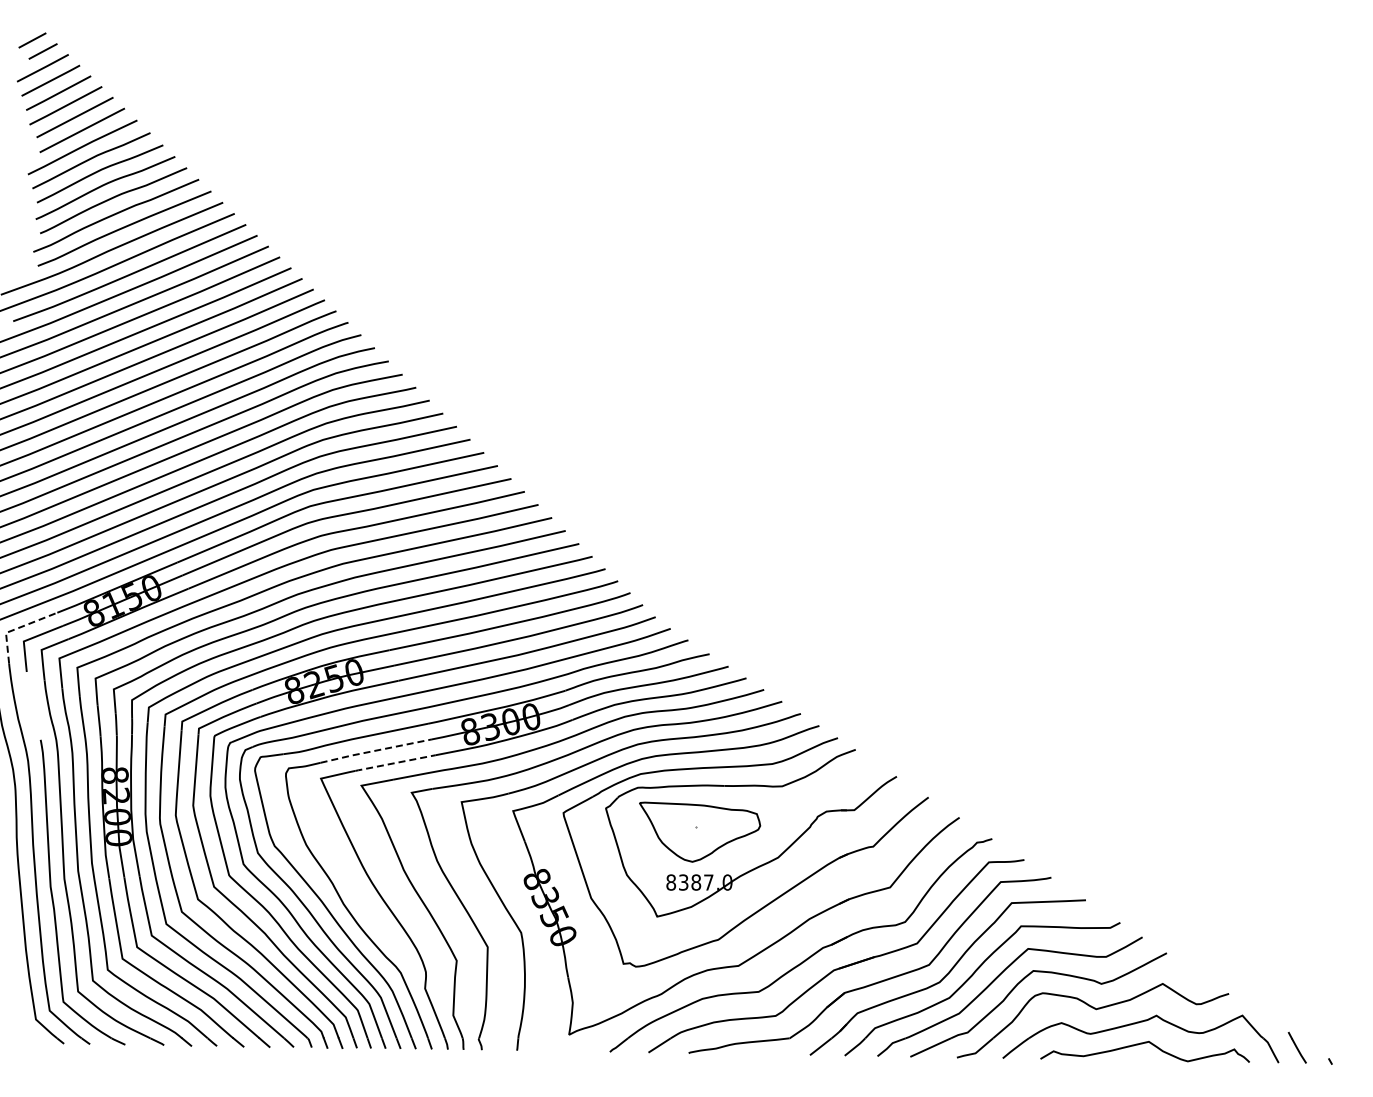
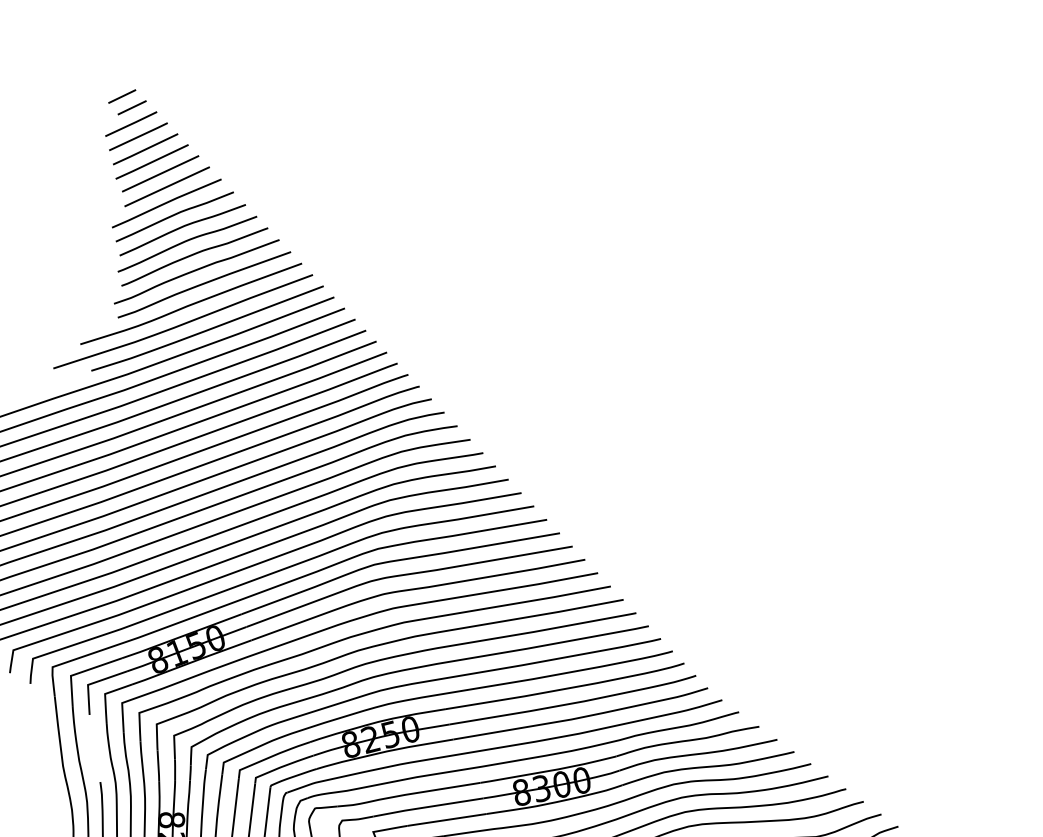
line: (16, 629) -> (81, 672), dashed -> solid
line: (375, 750) -> (427, 806), dashed -> solid
line: (395, 763) -> (446, 820), dashed -> solid

